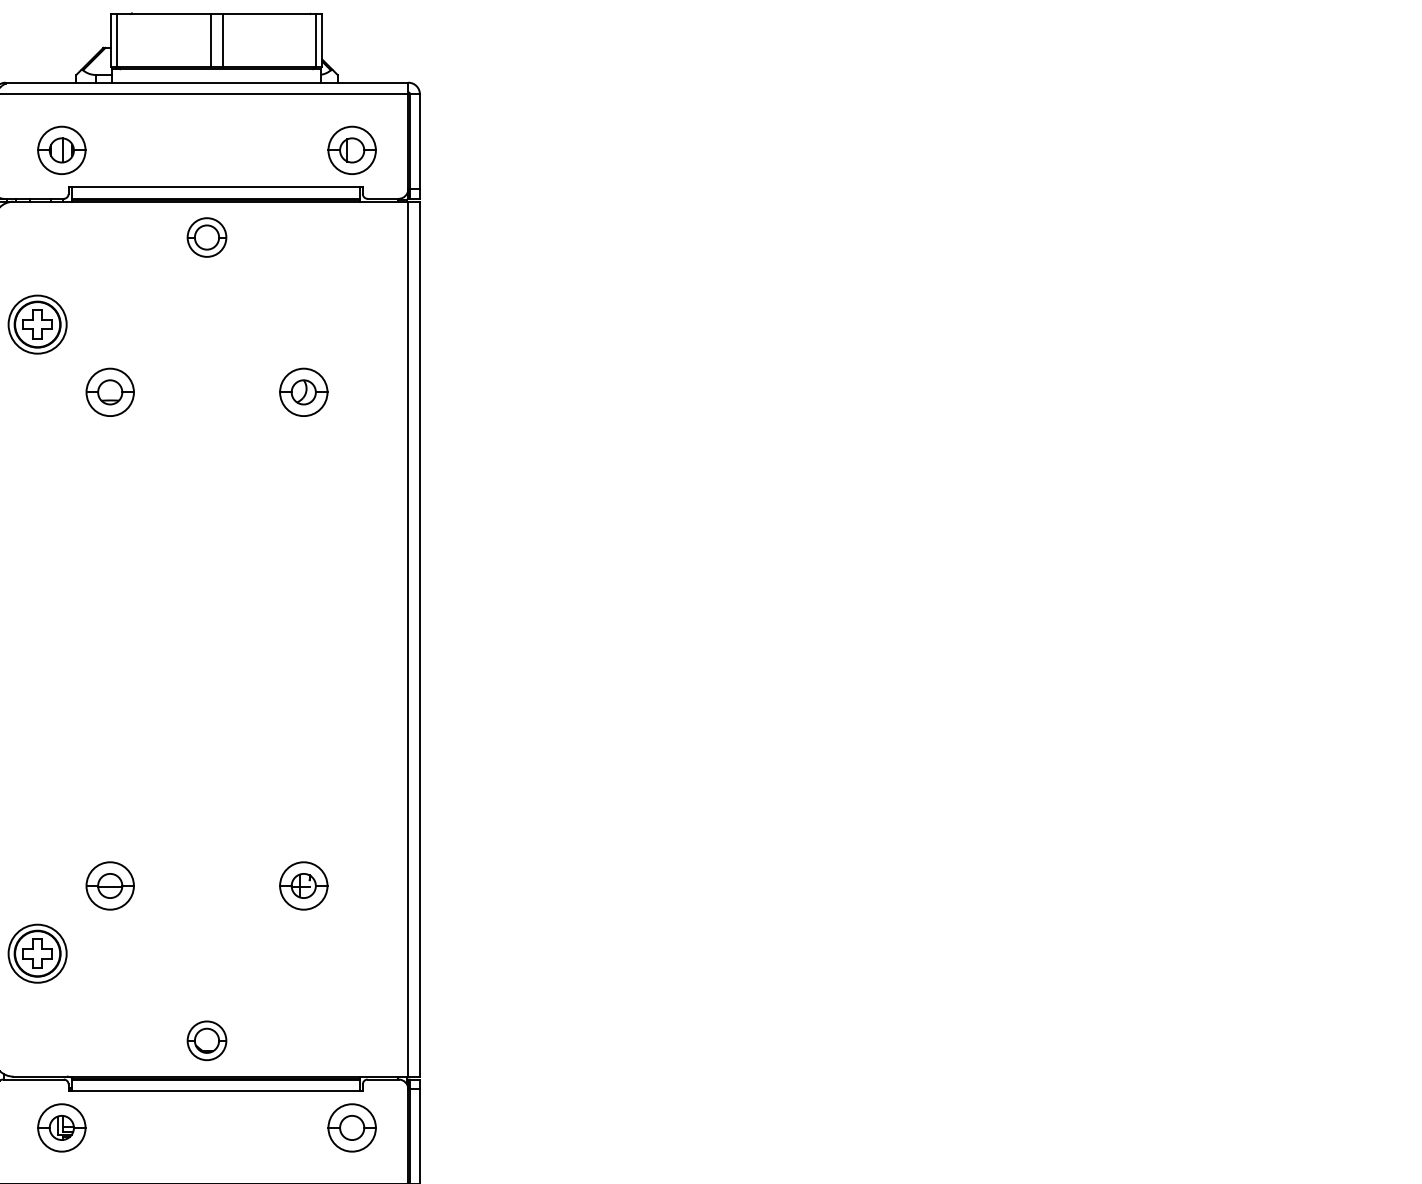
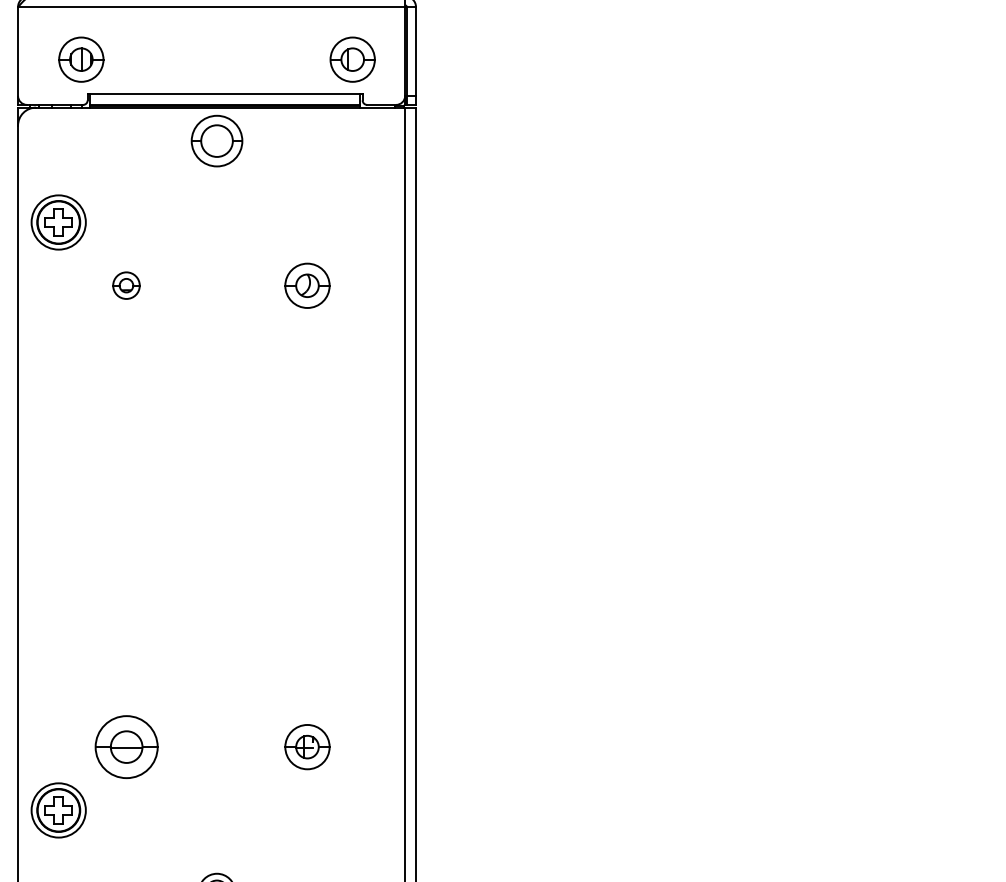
part: (206, 237) -> (216, 141), size x1.4
part: (109, 391) -> (125, 284), size x0.6
part: (109, 885) -> (125, 746), size x1.4

